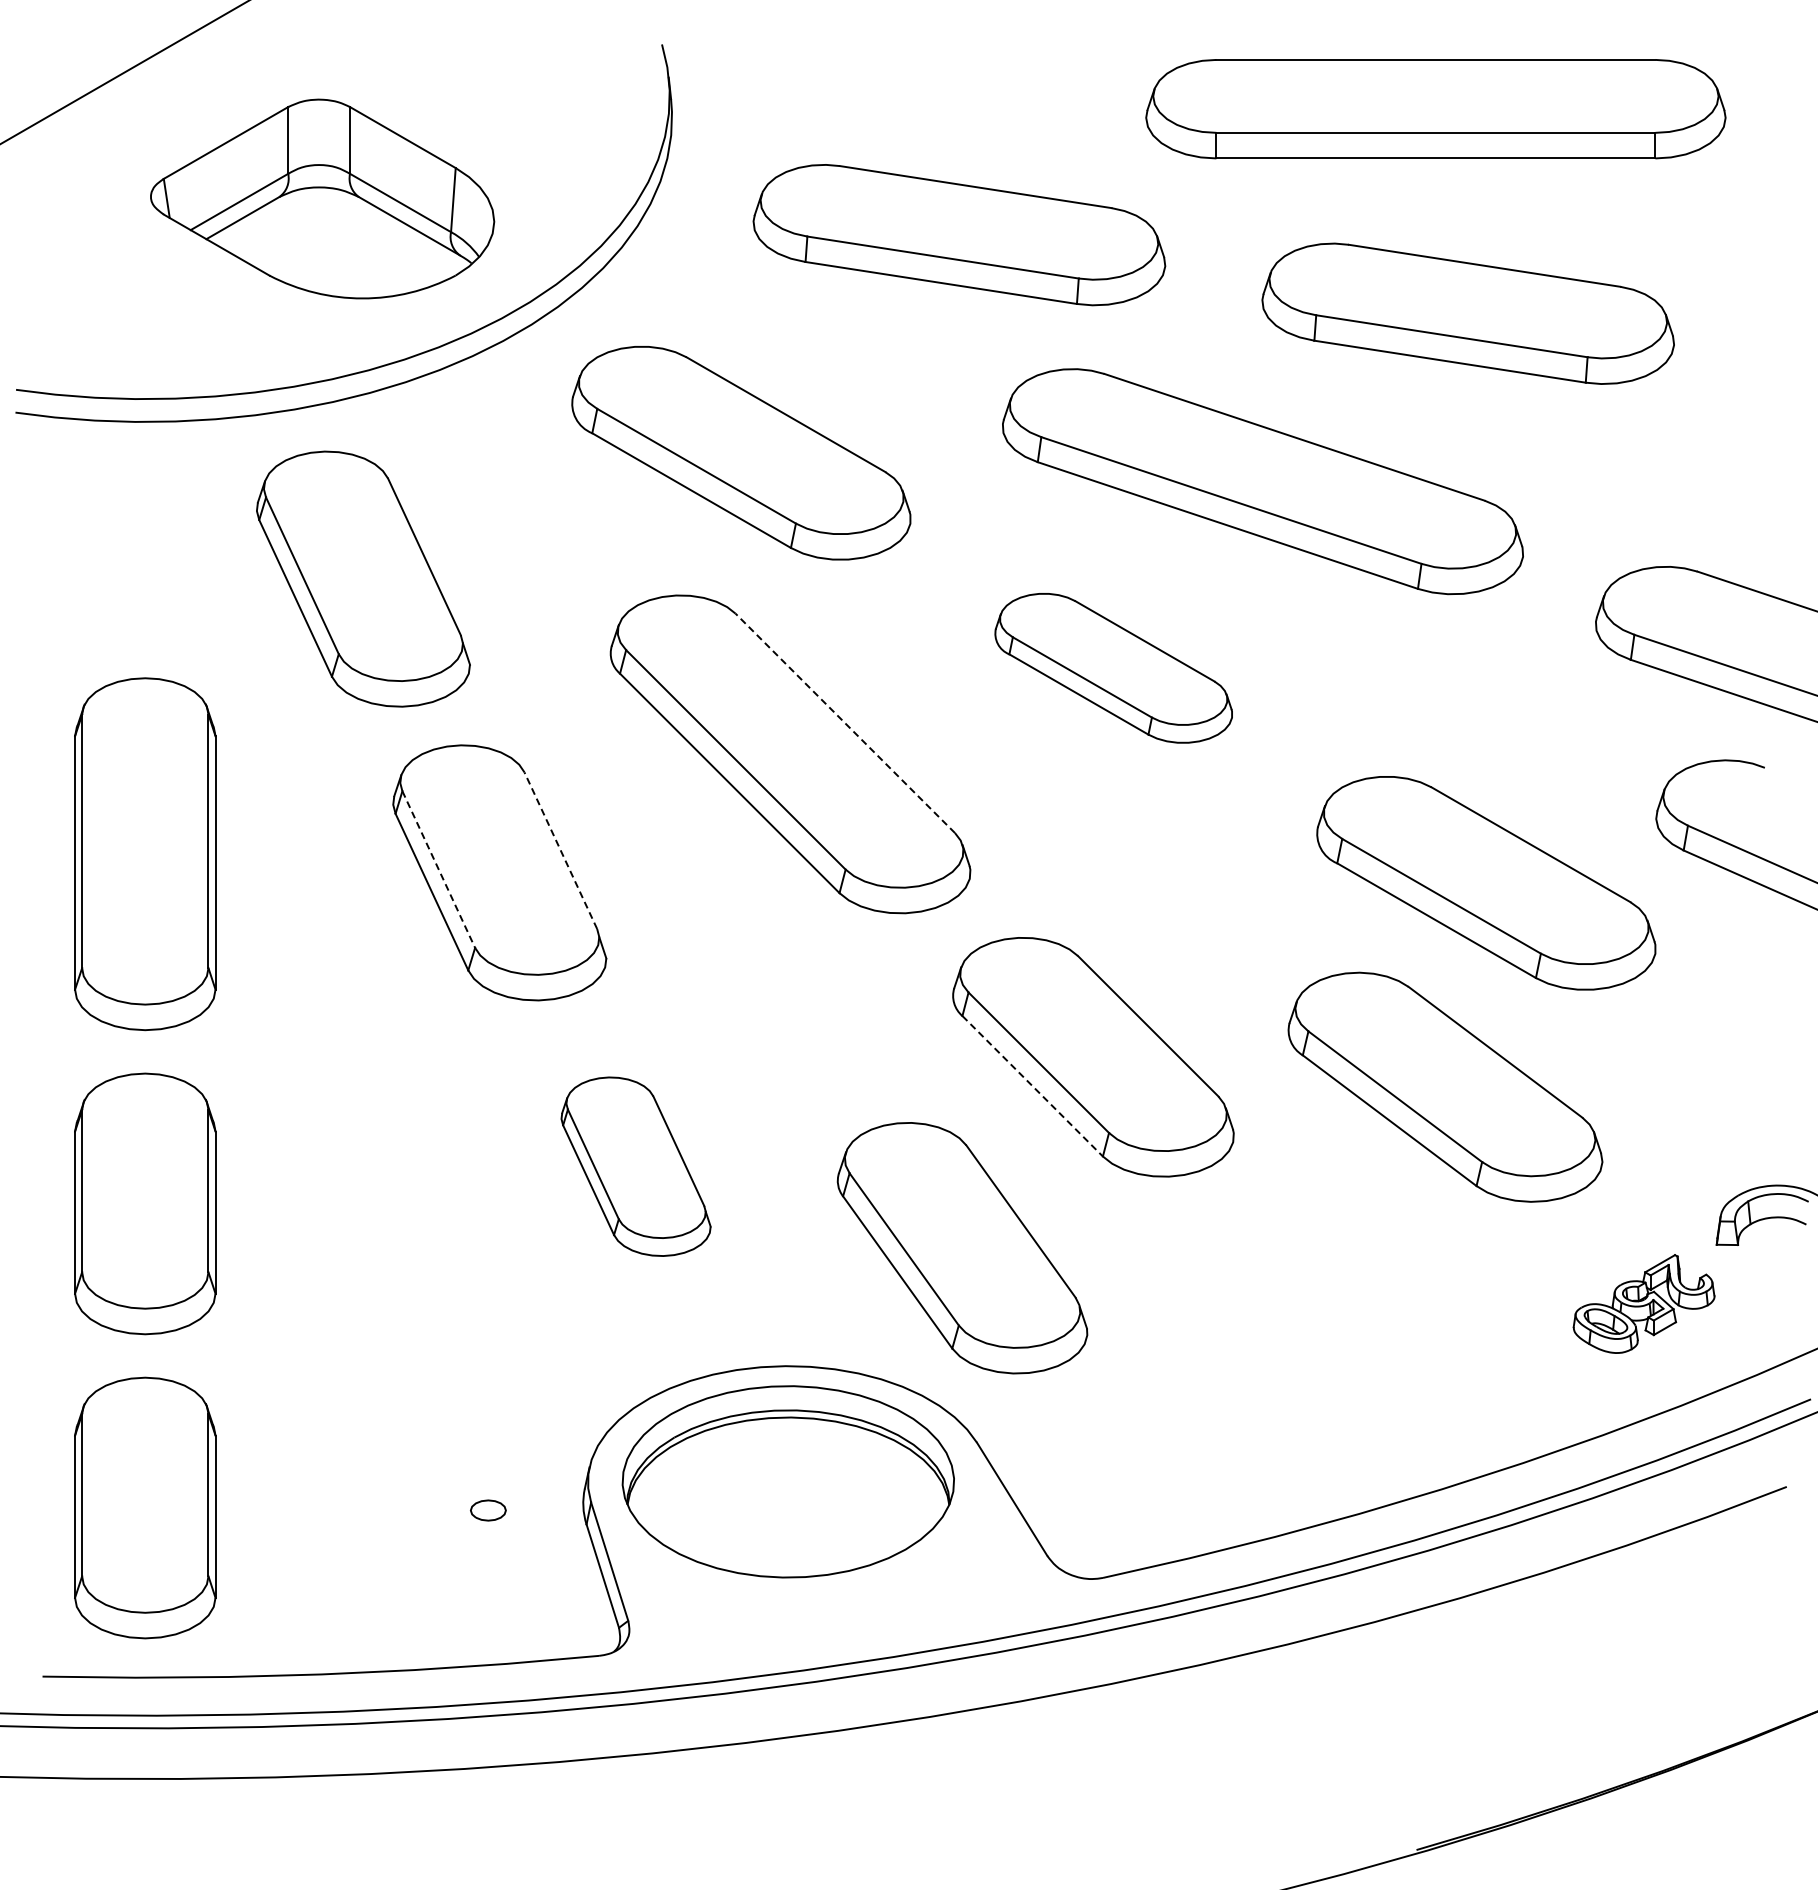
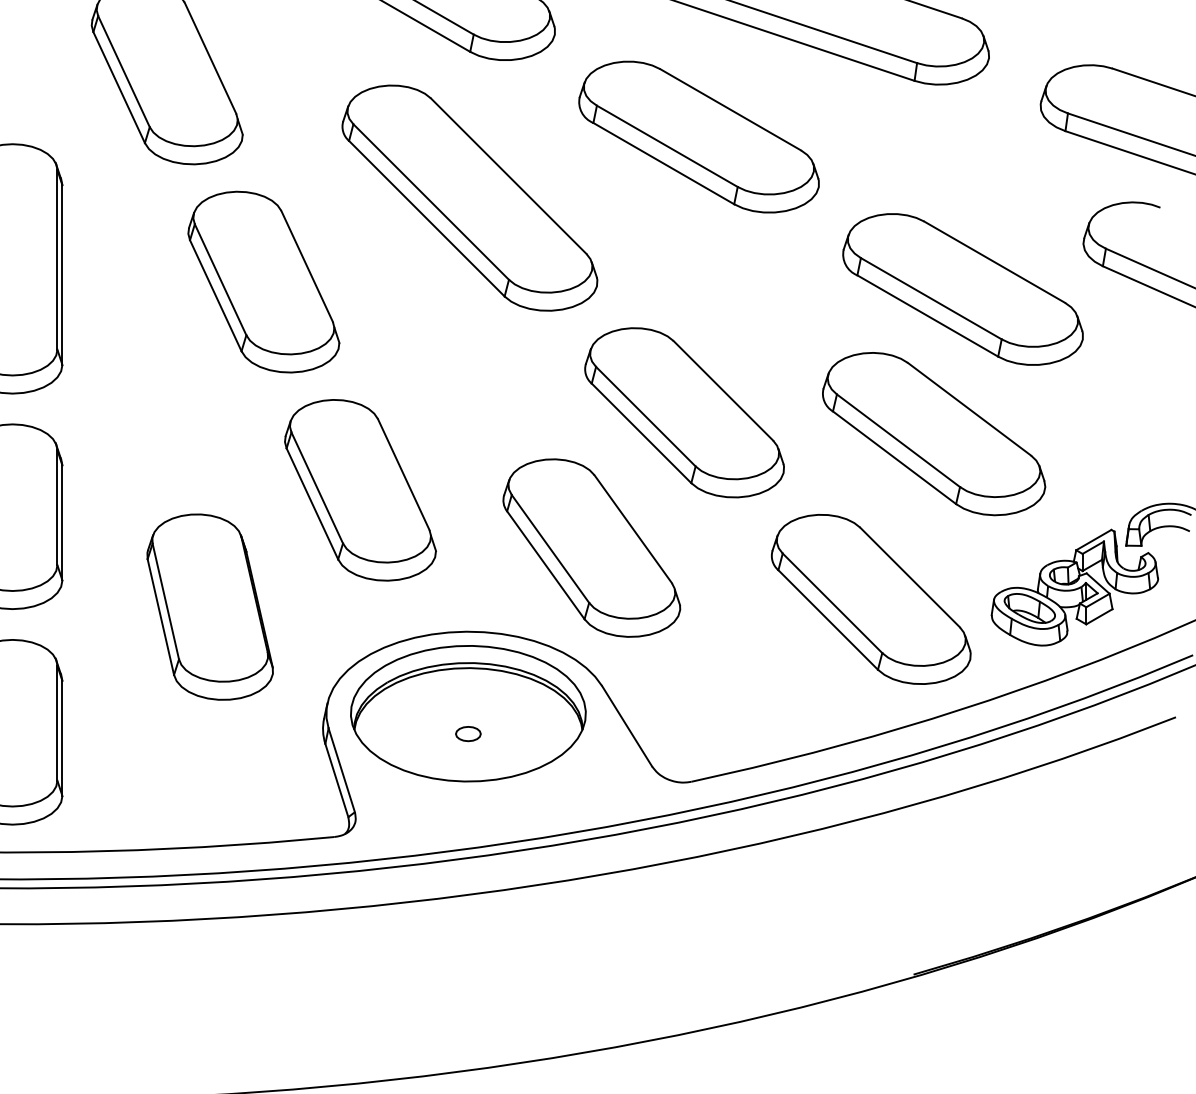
part: (1113, 668) -> (698, 137), size x1.43
line: (844, 723) -> (508, 176), dashed -> solid
line: (560, 850) -> (306, 266), dashed -> solid
line: (438, 870) -> (220, 280), dashed -> solid
line: (1033, 1086) -> (642, 433), dashed -> solid
part: (635, 1166) -> (360, 490), size x1.43
part: (1643, 1303) -> (1074, 587), size x1.67
part: (1356, 1320) -> (871, 599), added
part: (423, 1331) -> (209, 607), added
part: (488, 1510) -> (468, 734), moved

